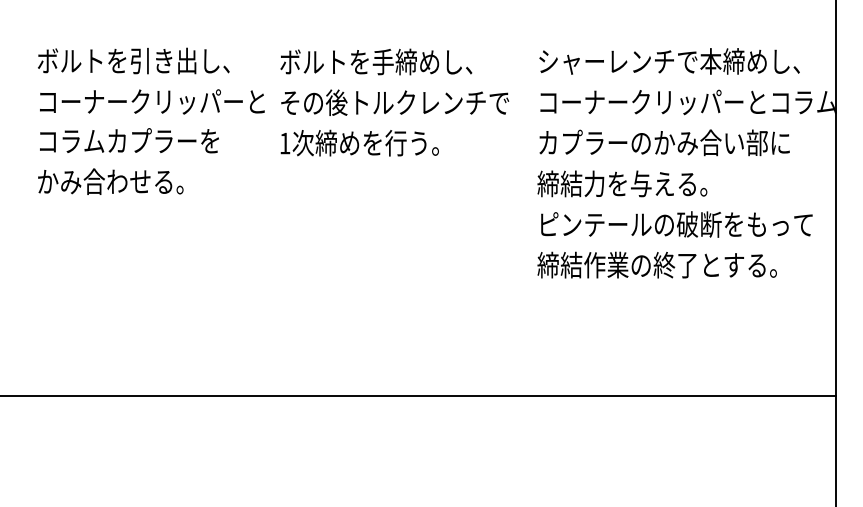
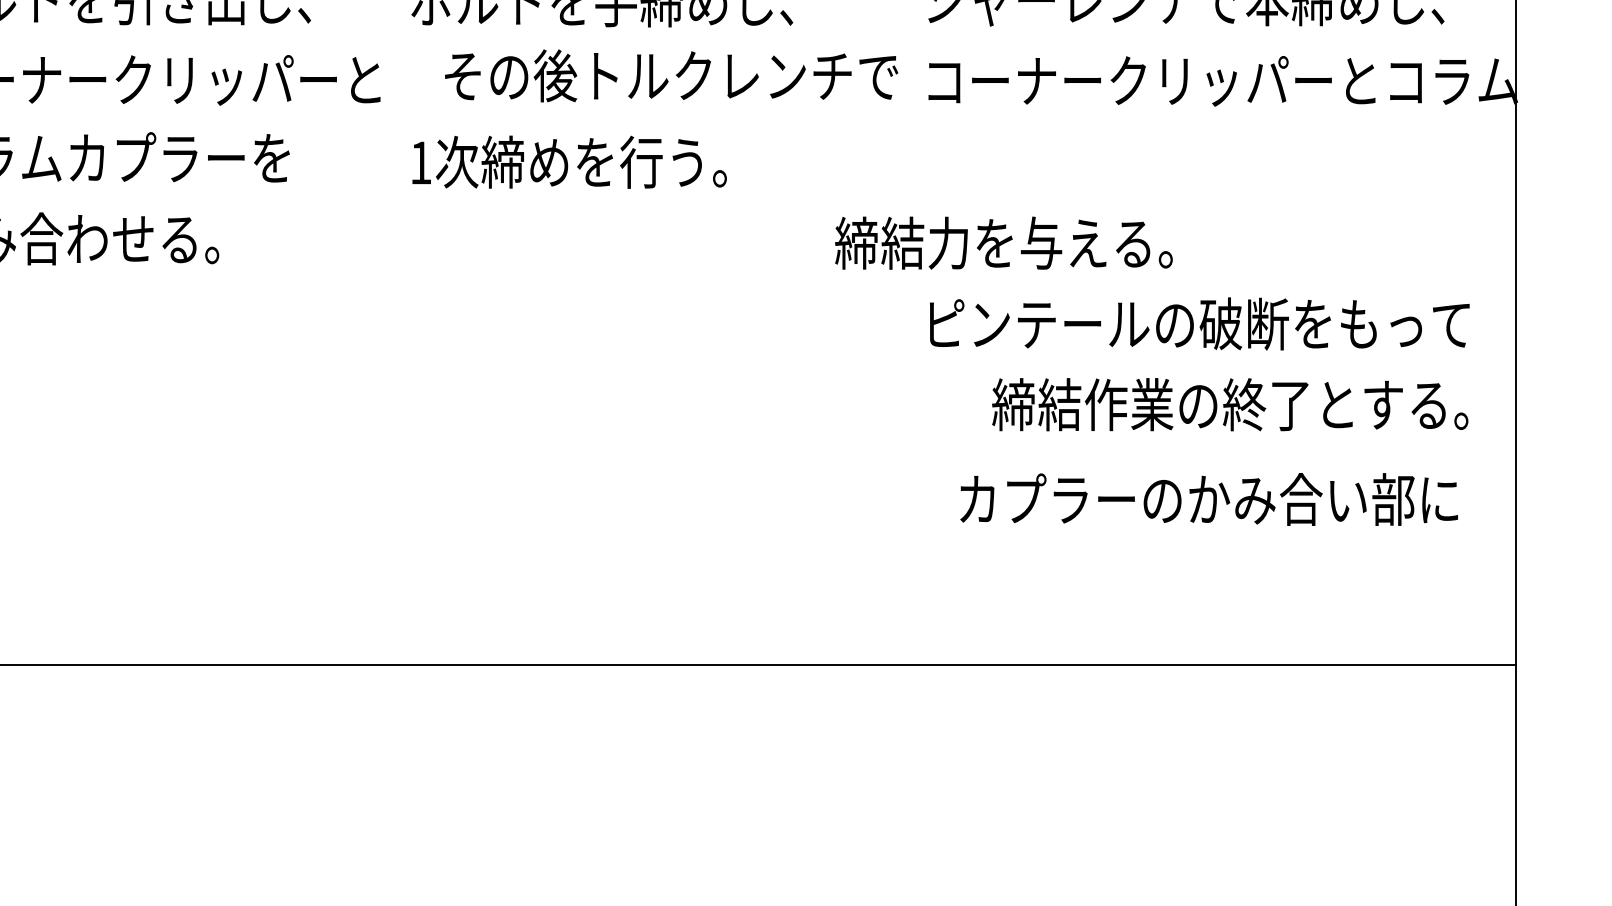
text: (395, 102) -> (672, 75), moved
text: (664, 142) -> (1208, 498), moved
text: (622, 183) -> (1004, 242), moved
text: (656, 264) -> (1228, 403), moved

